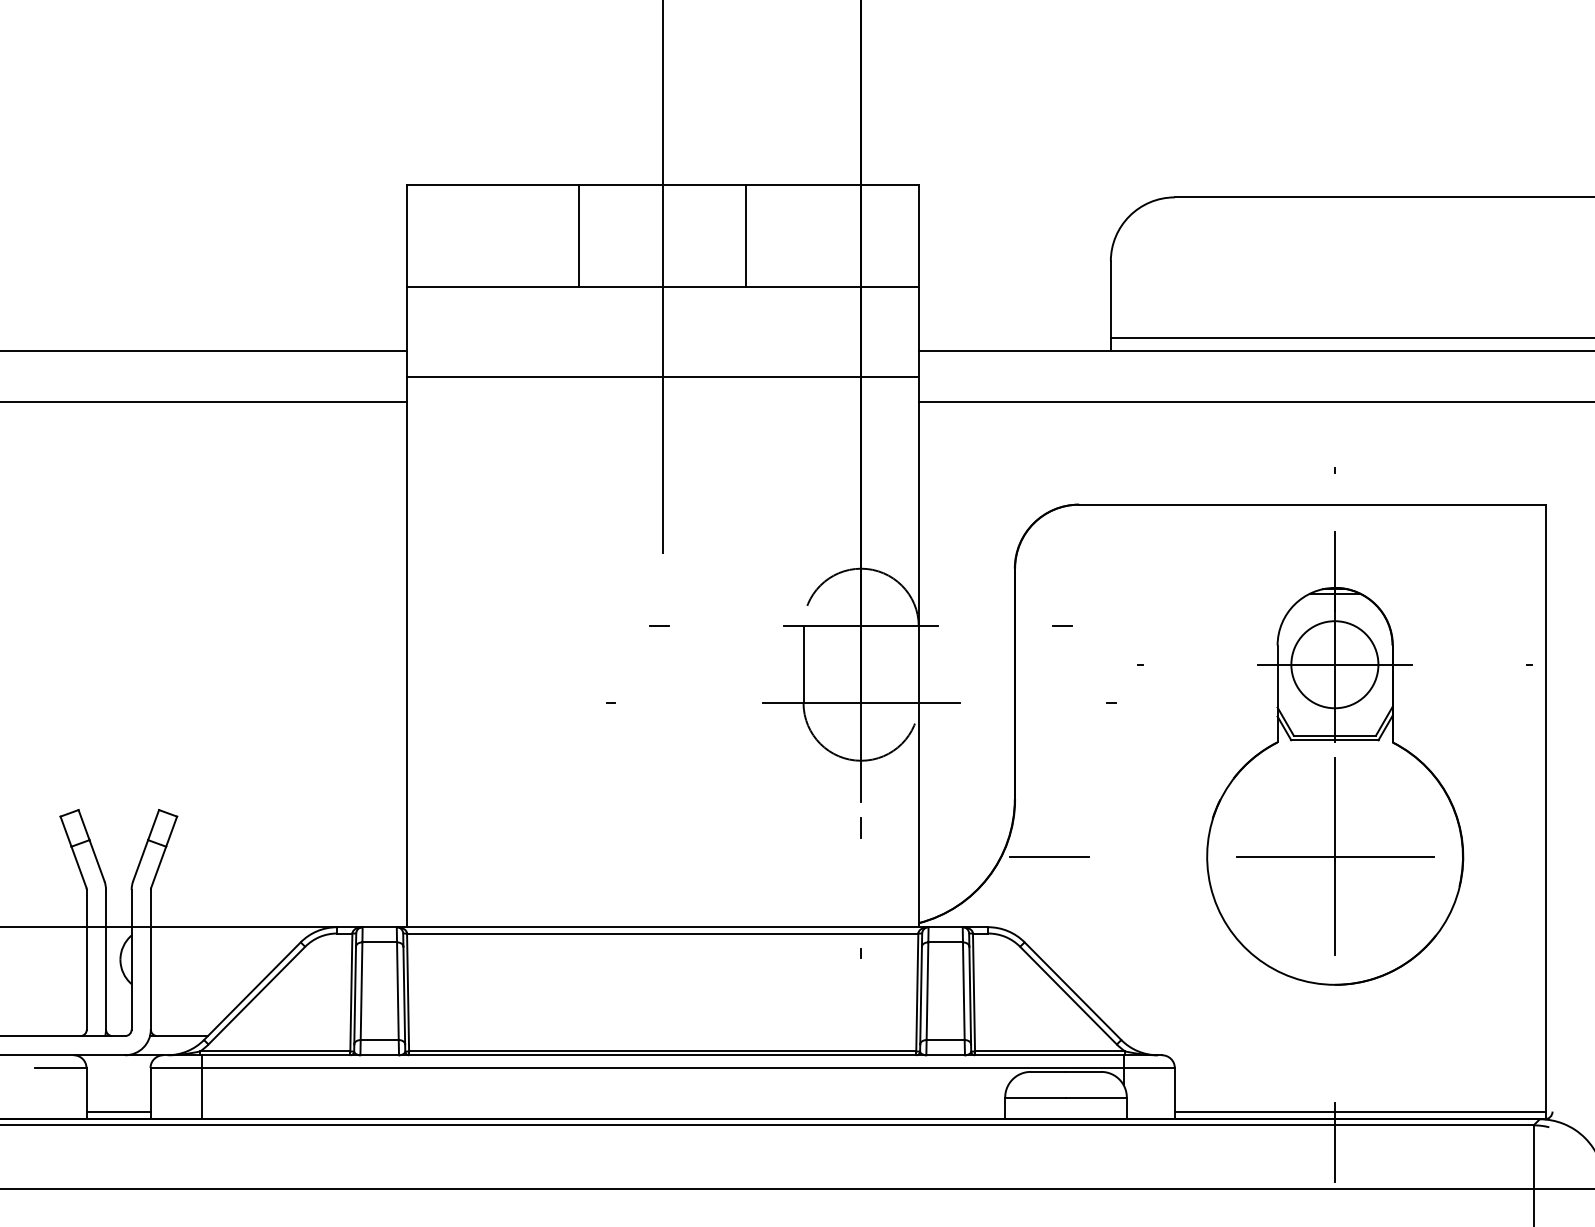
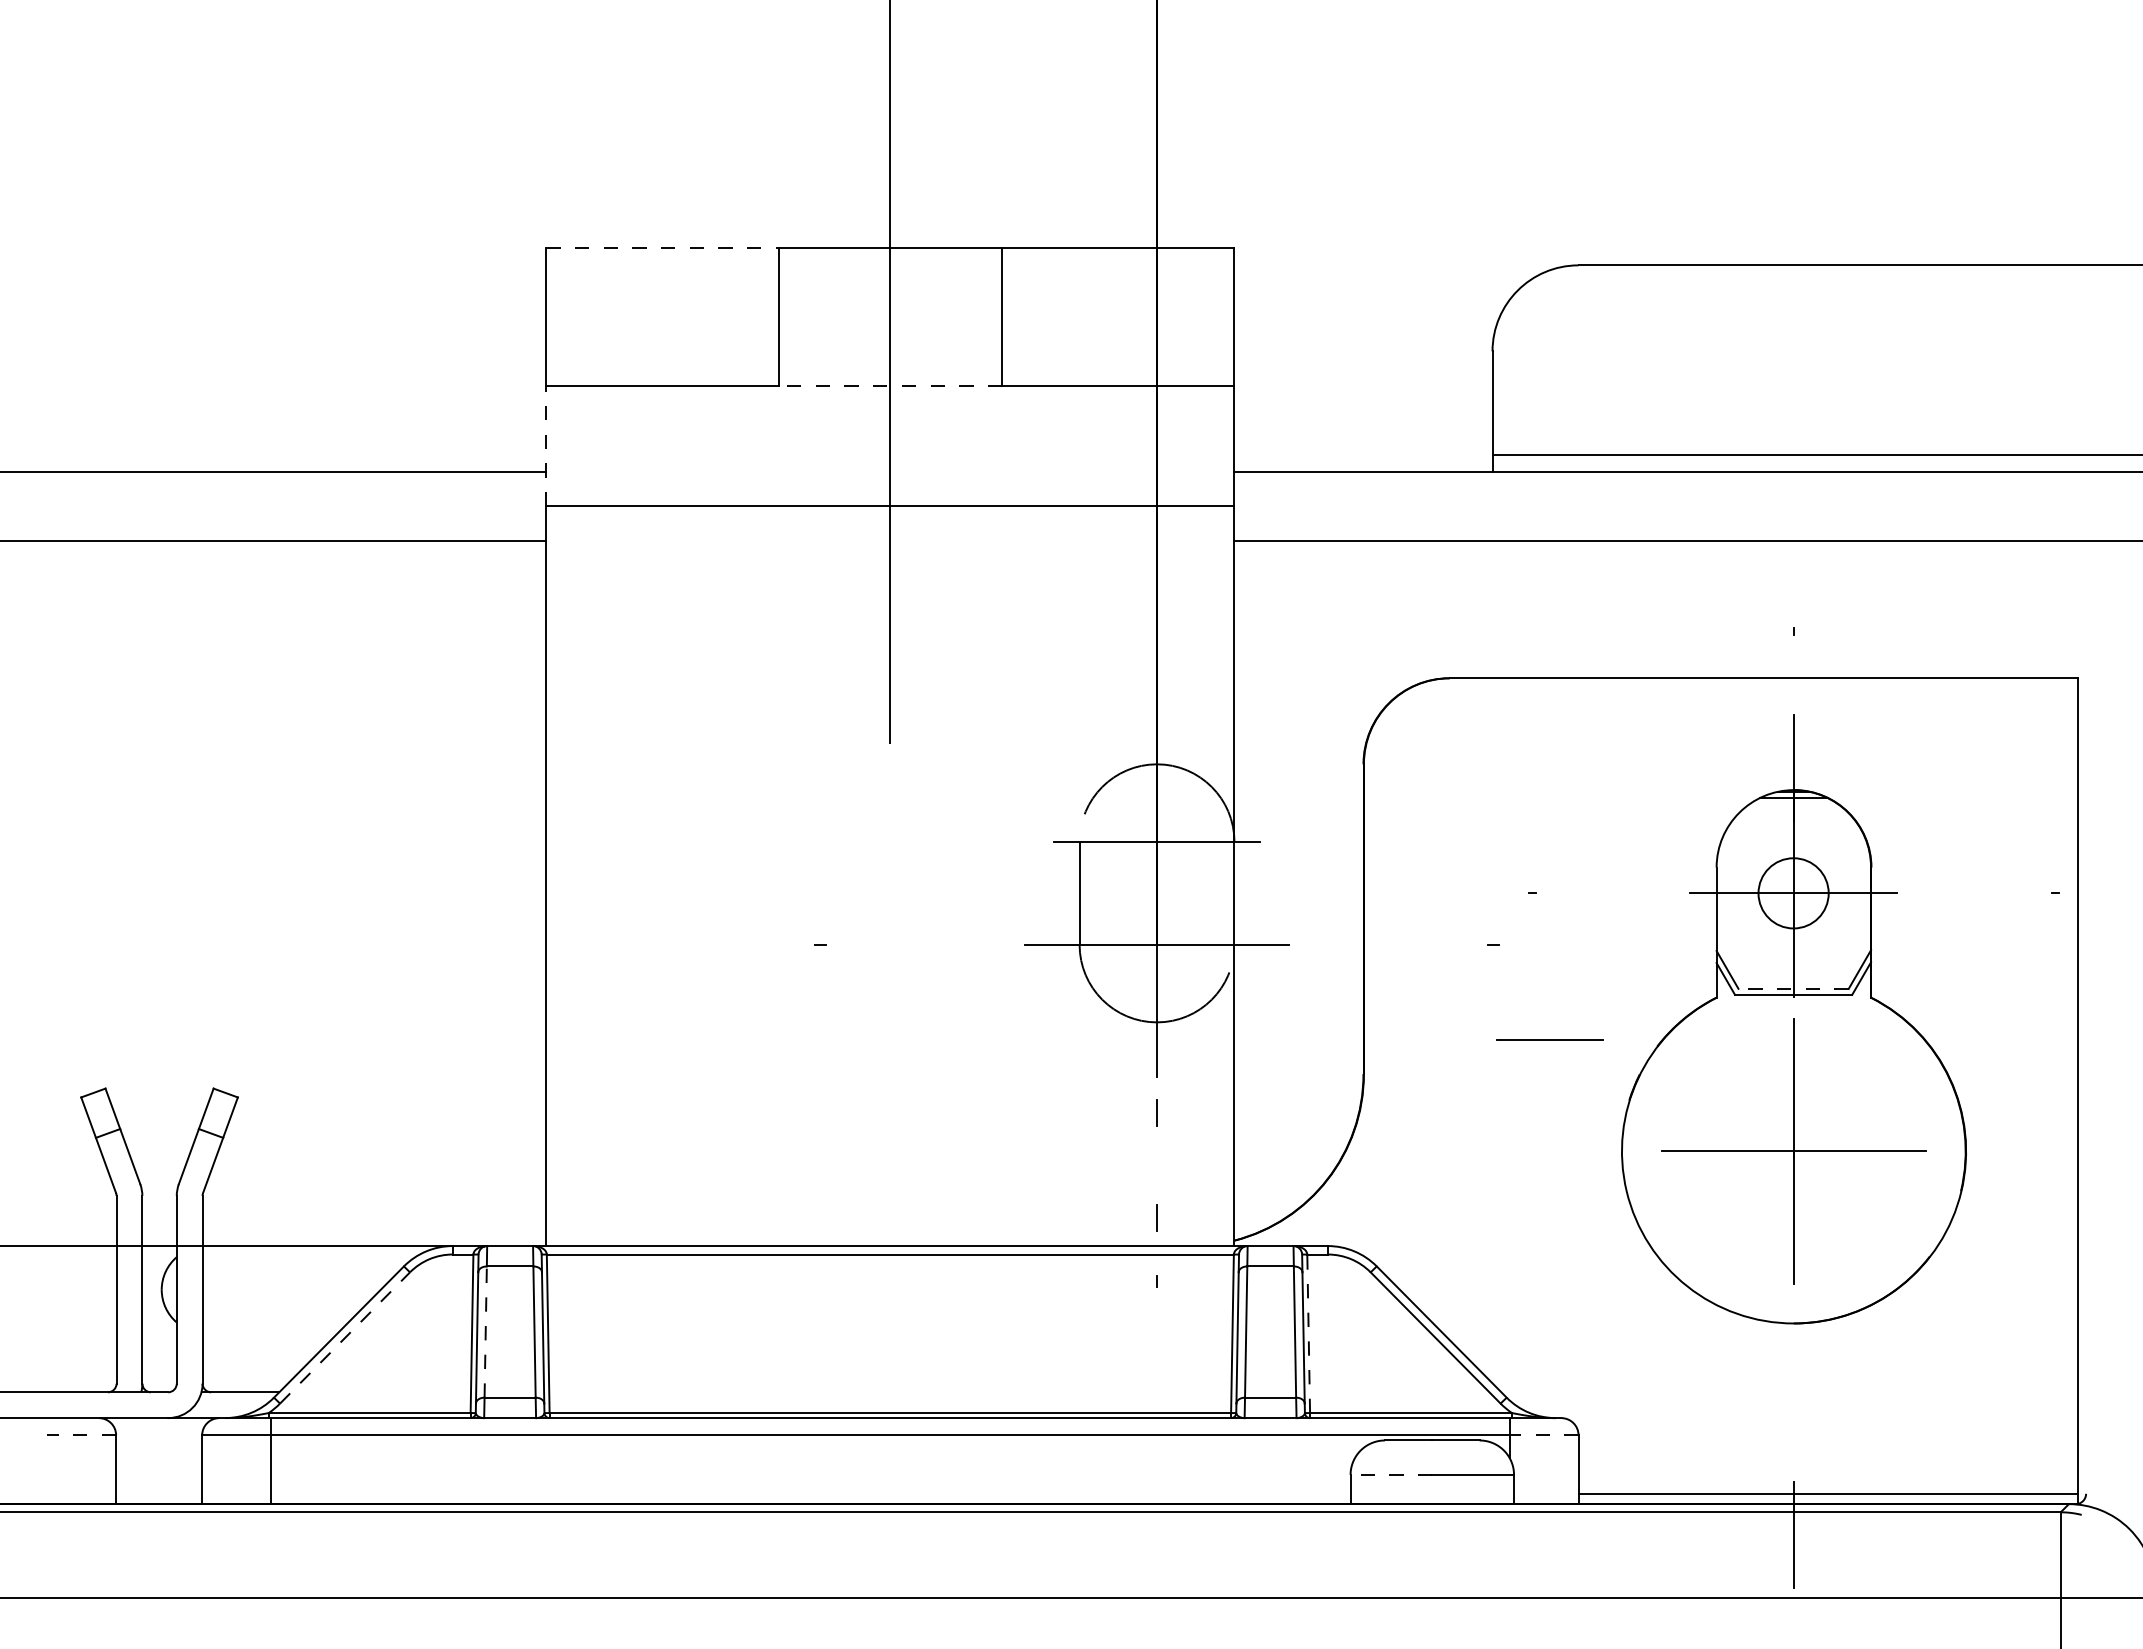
line: (493, 184) -> (662, 248), solid -> dashed
line: (662, 286) -> (890, 385), solid -> dashed
line: (406, 331) -> (546, 445), solid -> dashed
line: (659, 626) -> (885, 841), removed
line: (1062, 626) -> (1427, 841), removed
circle: (1334, 664) -> (1793, 892), size x0.6
line: (1334, 735) -> (1793, 988), solid -> dashed
line: (1049, 856) -> (1549, 1039), moved
line: (860, 905) -> (1156, 1217), added
line: (361, 991) -> (485, 1332), solid -> dashed
line: (973, 992) -> (1308, 1333), solid -> dashed
line: (257, 995) -> (345, 1337), solid -> dashed
line: (60, 1068) -> (81, 1435), solid -> dashed
line: (1148, 1068) -> (1543, 1435), solid -> dashed
line: (1035, 1097) -> (1391, 1474), solid -> dashed
line: (118, 1111) -> (159, 1493), removed

